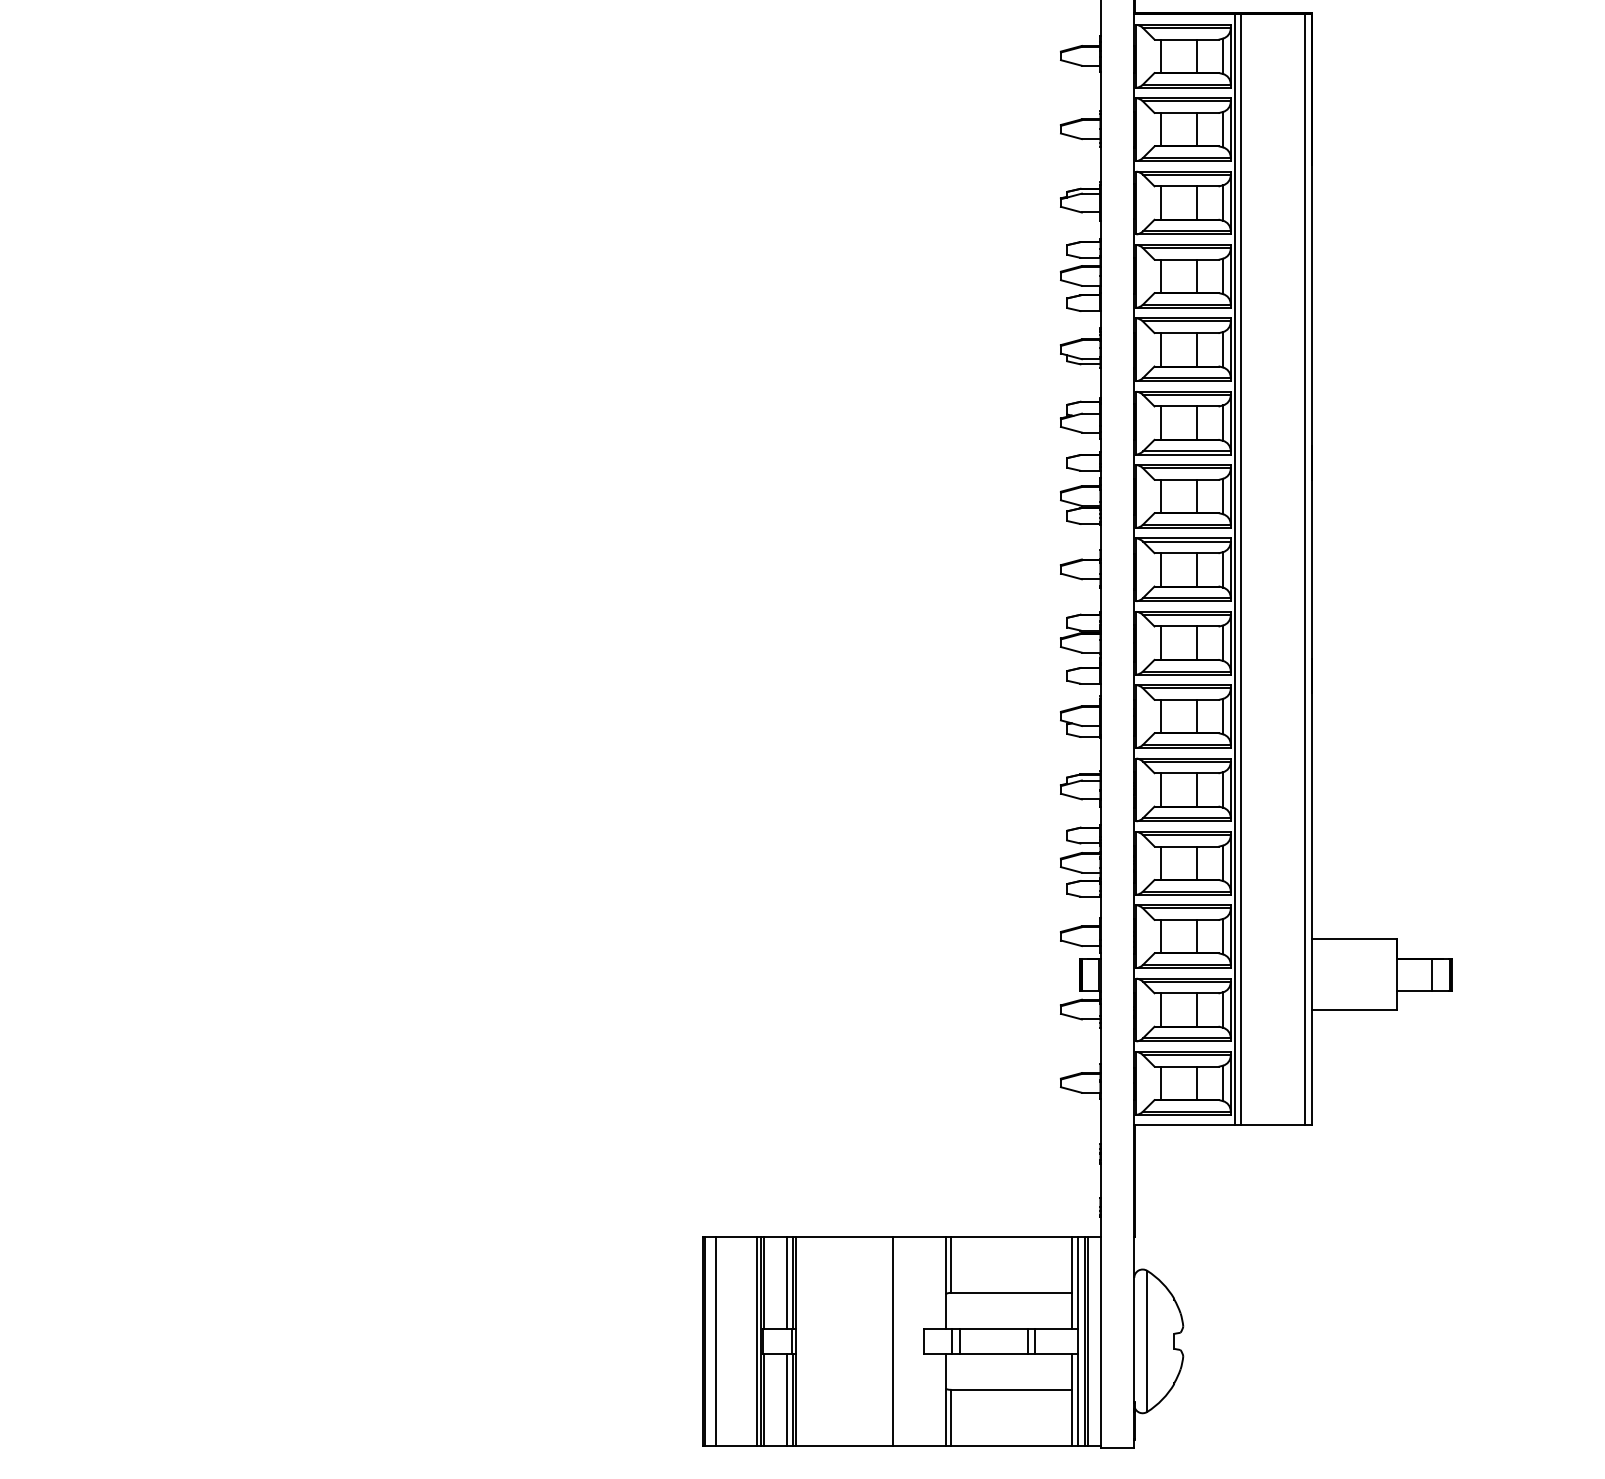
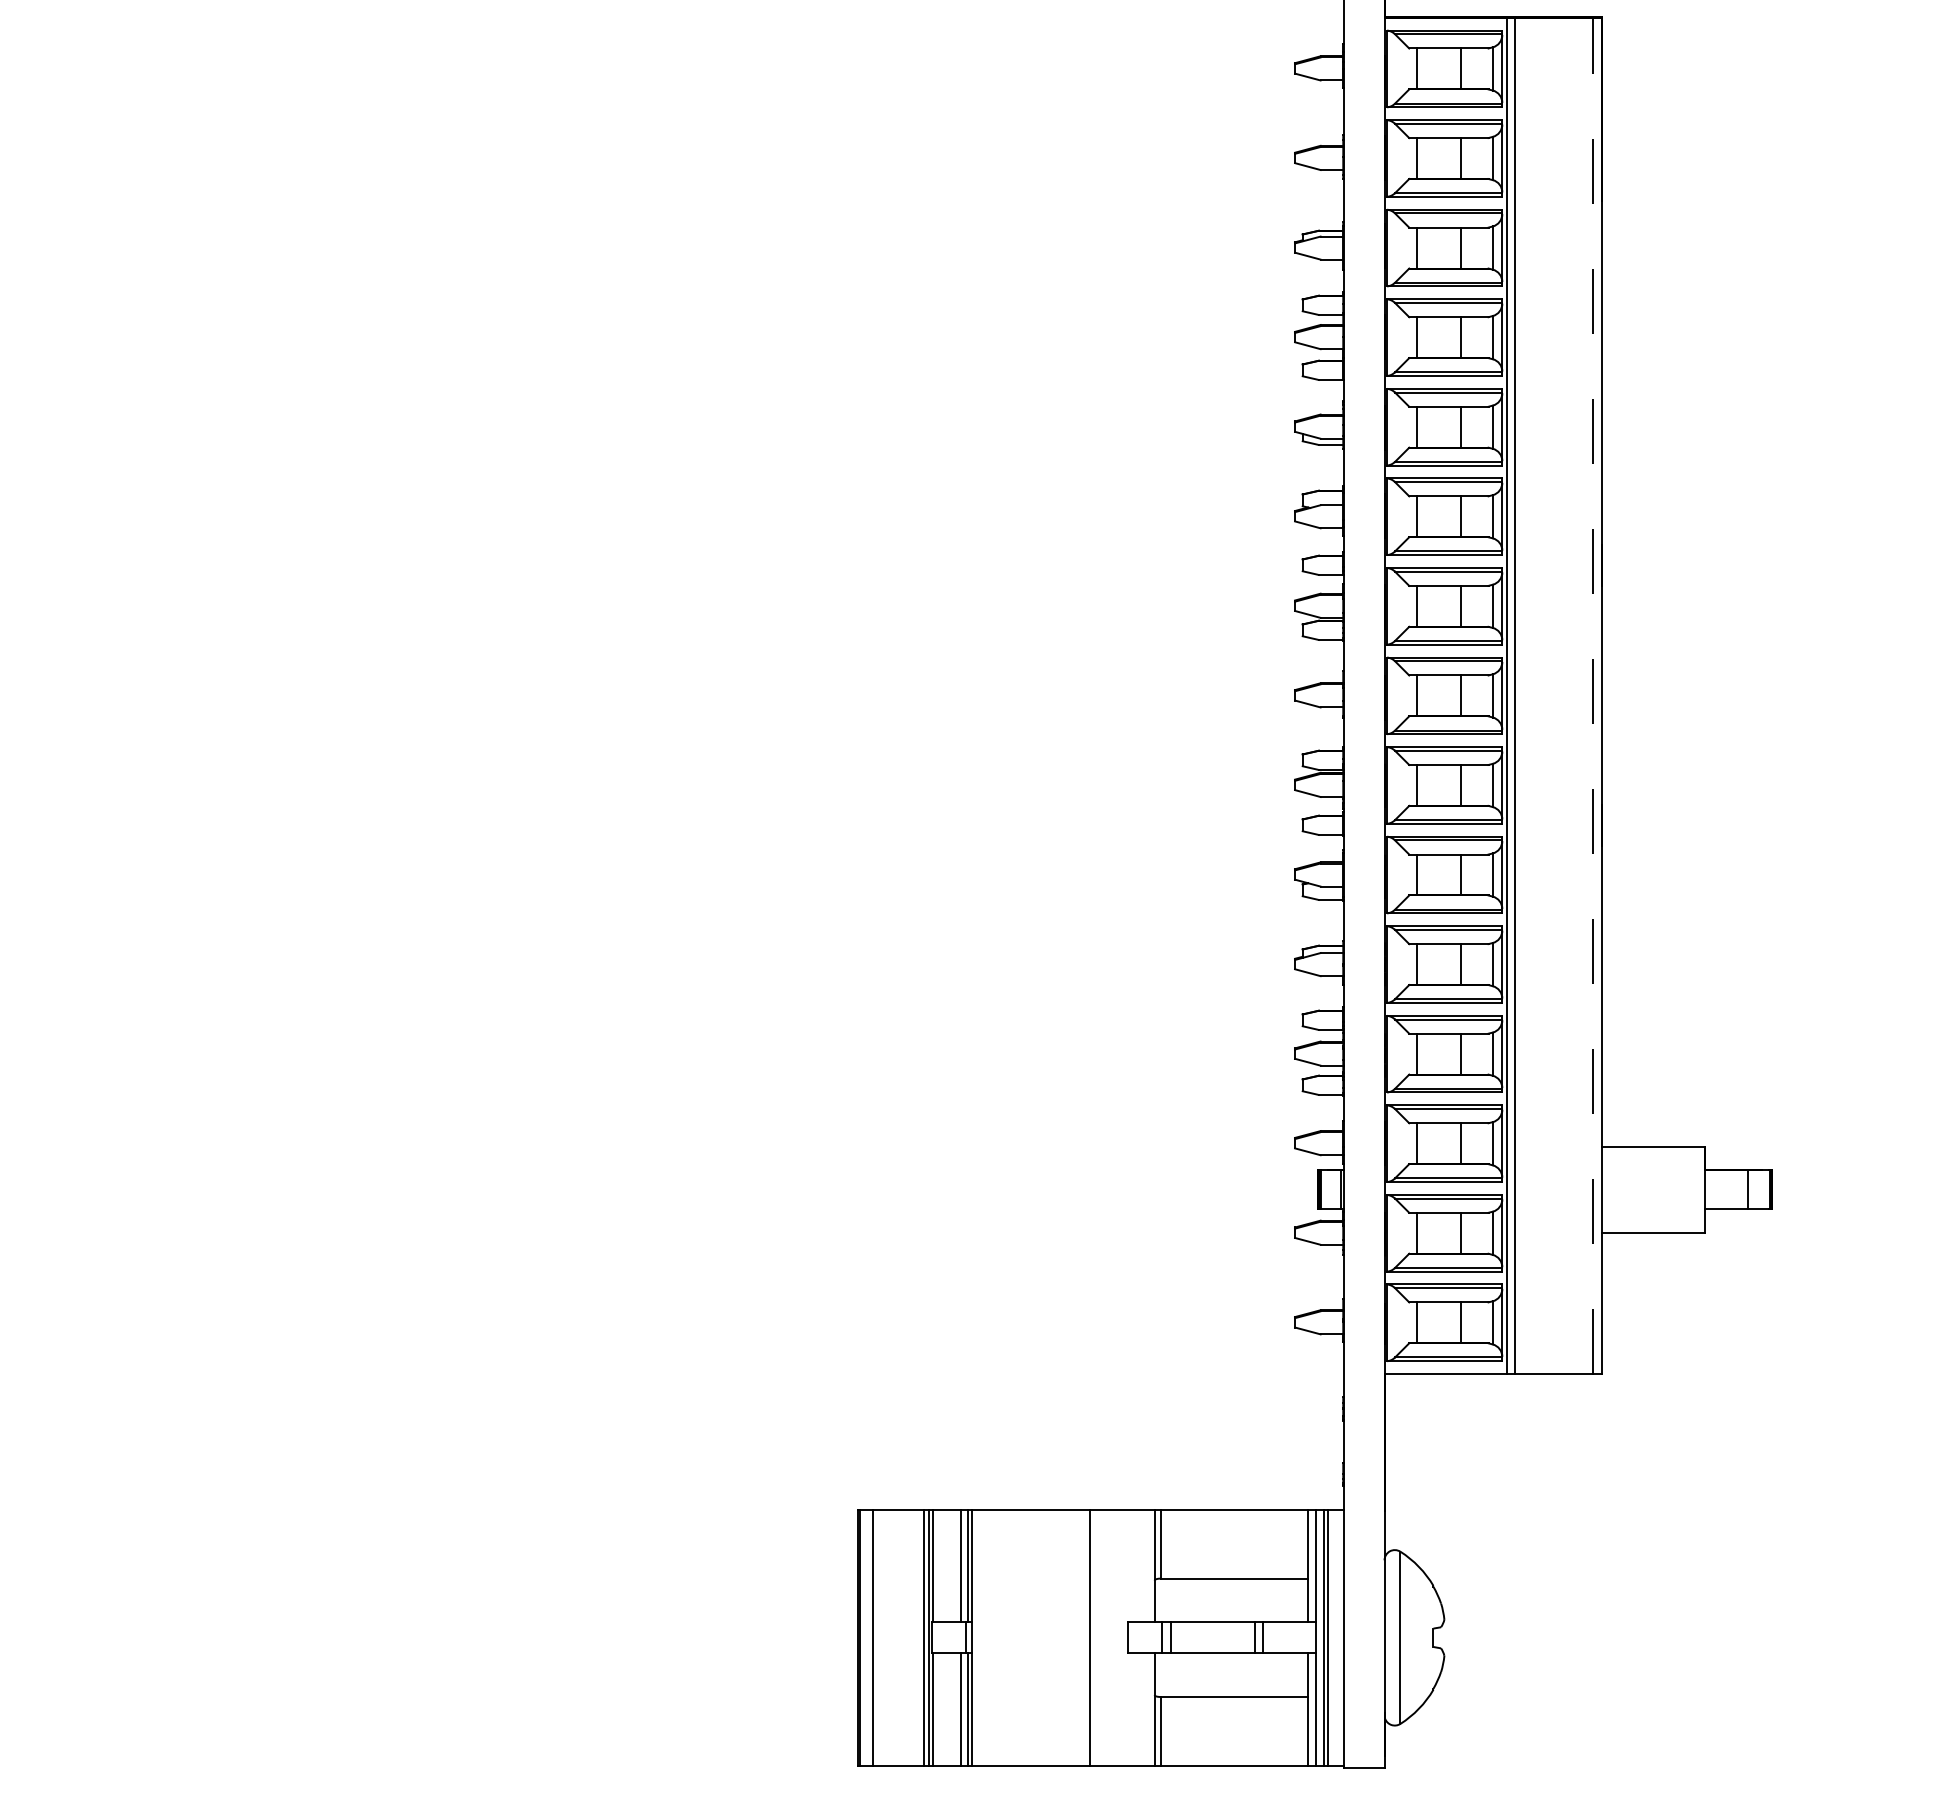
line: (1304, 569) -> (1592, 695), solid -> dashed

